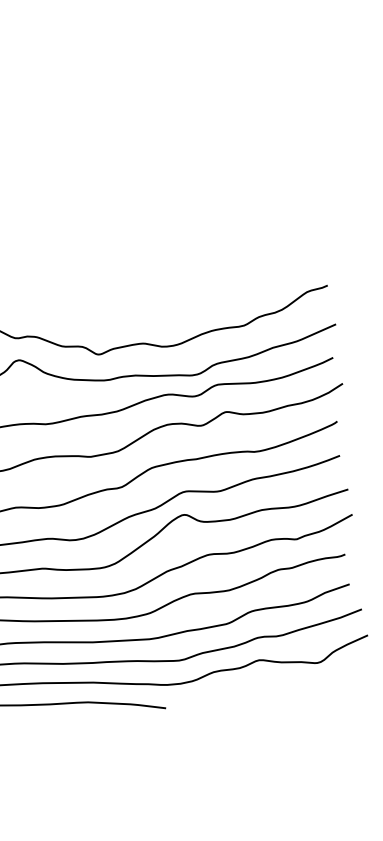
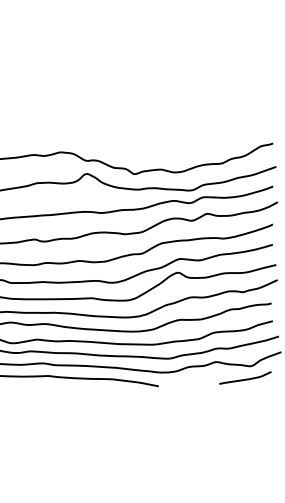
curve: (310, 684) -> (245, 378), added

